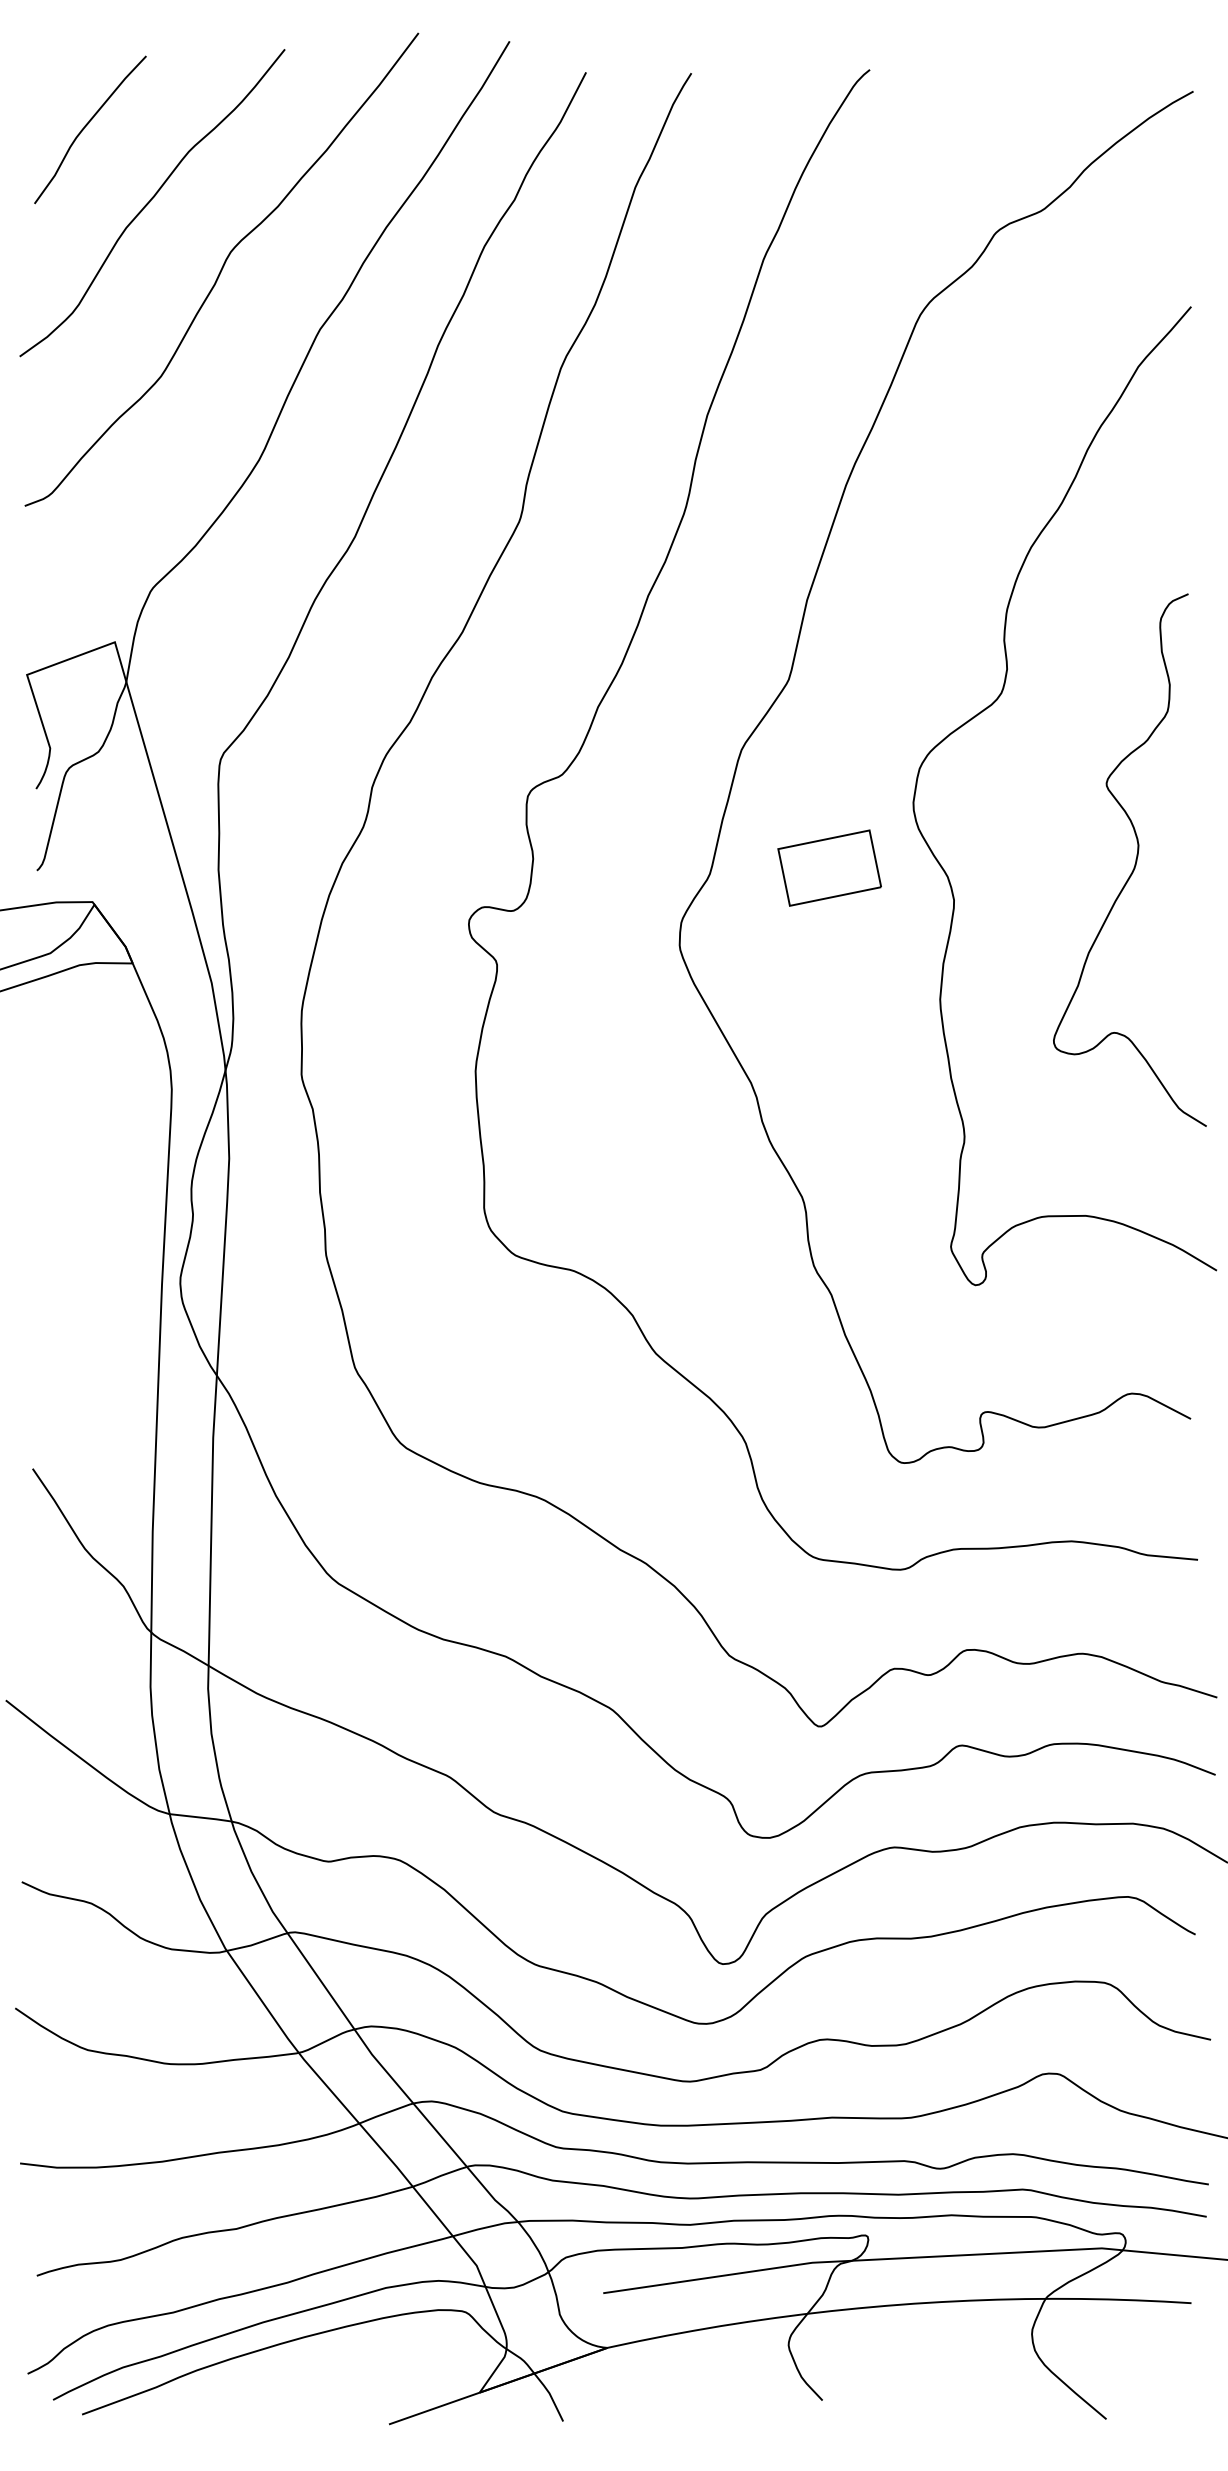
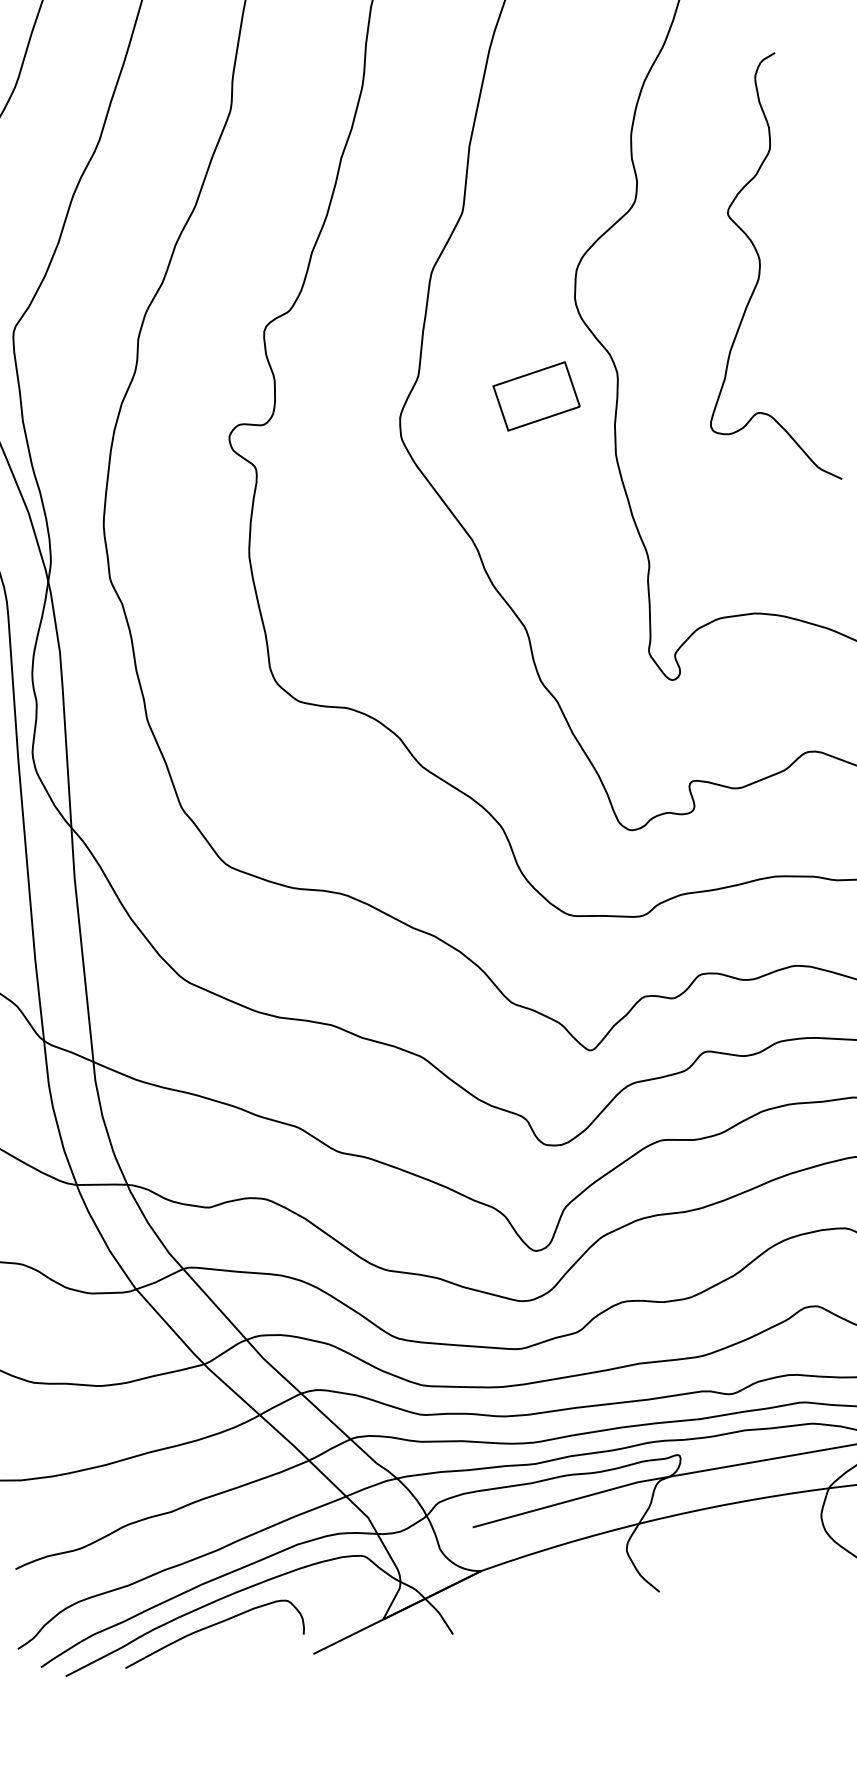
curve: (1135, 859) -> (758, 271), moved
part: (829, 867) -> (536, 395), moved
curve: (269, 2375) -> (212, 1626), added

